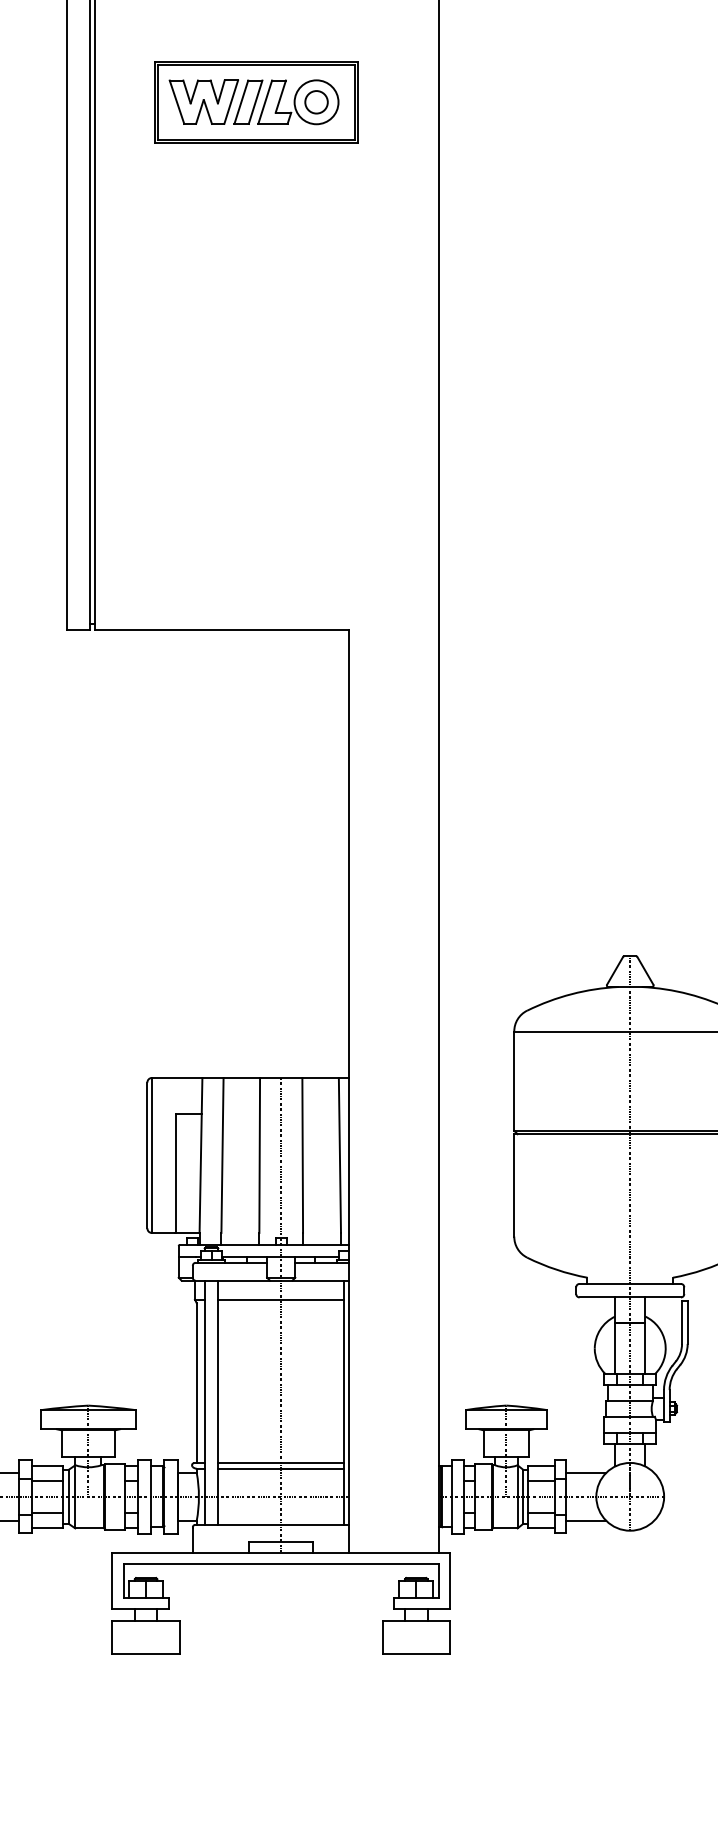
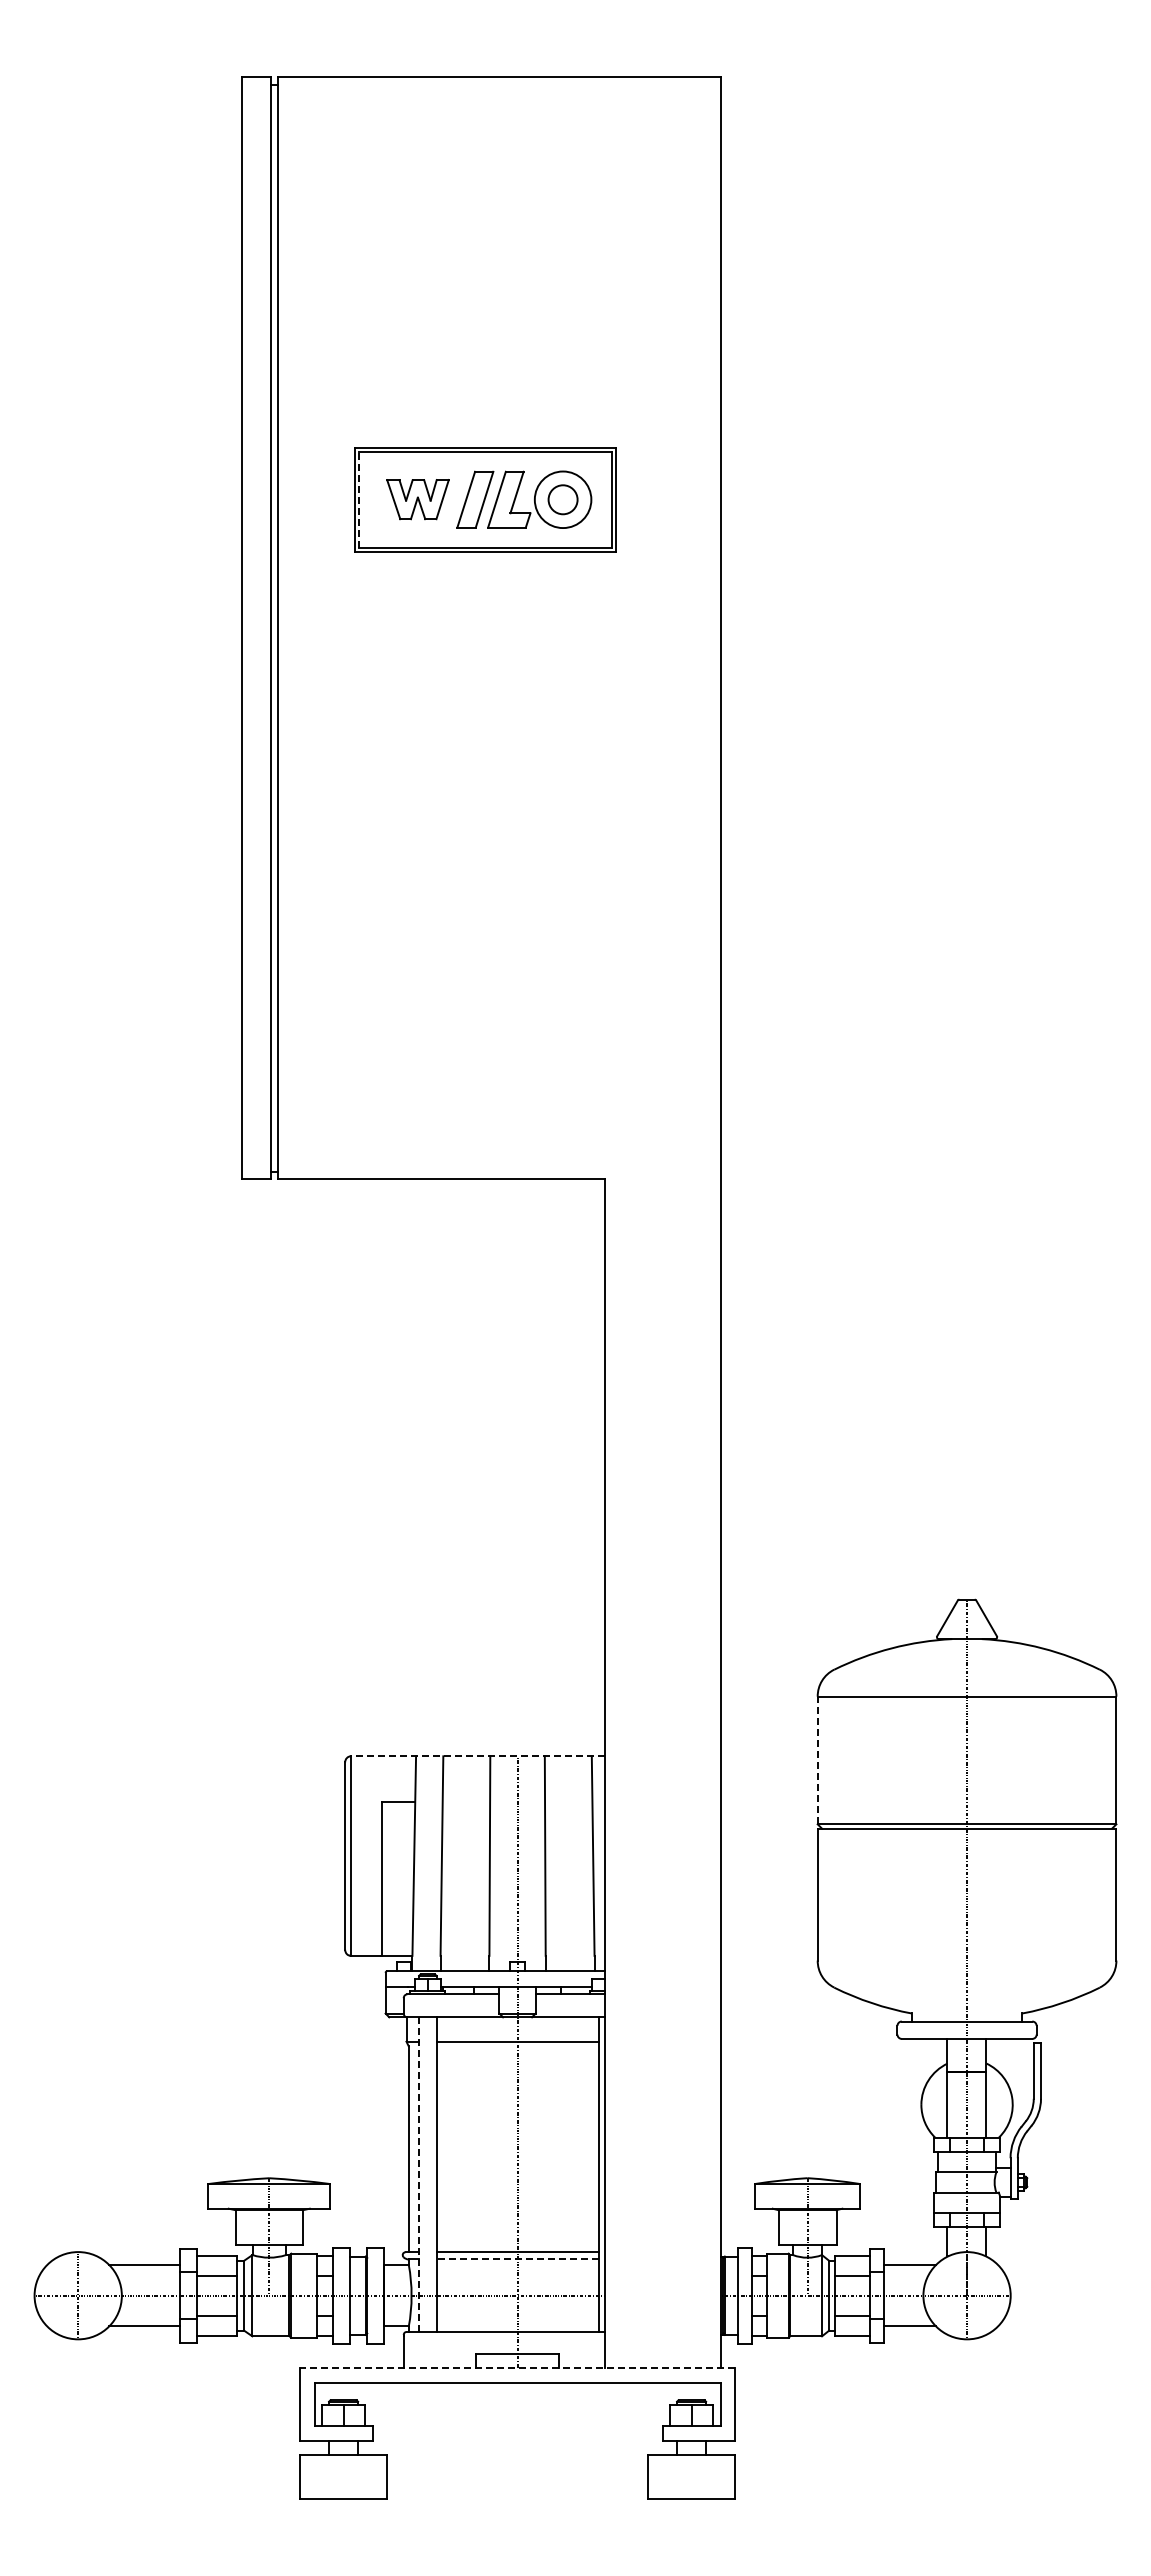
line: (158, 102) -> (359, 499), solid -> dashed
part: (203, 102) -> (417, 499), size x0.7
line: (250, 1078) -> (477, 1756), solid -> dashed
line: (514, 1081) -> (817, 1760), solid -> dashed
line: (205, 1403) -> (419, 2175), solid -> dashed
line: (281, 1468) -> (517, 2259), solid -> dashed
line: (281, 1553) -> (517, 2368), solid -> dashed

